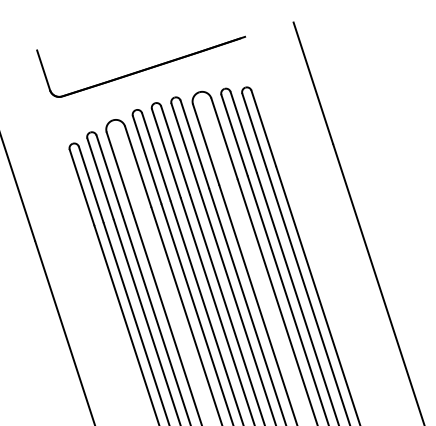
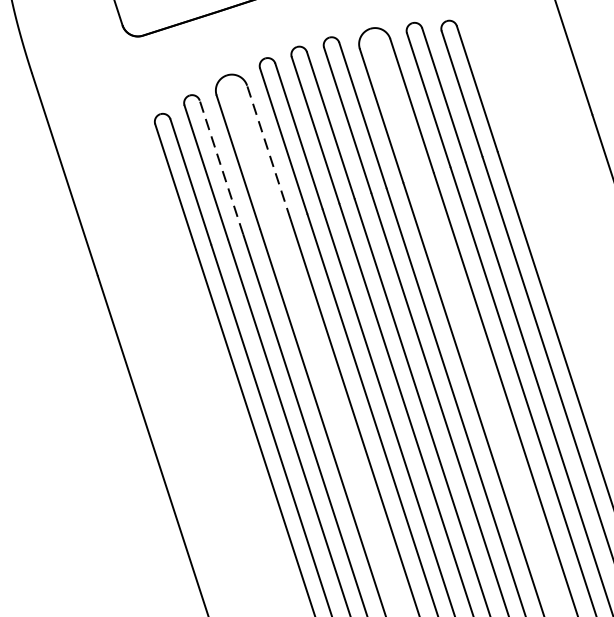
line: (138, 166) -> (269, 151), solid -> dashed
line: (109, 175) -> (221, 166), solid -> dashed

